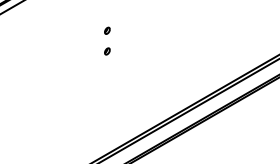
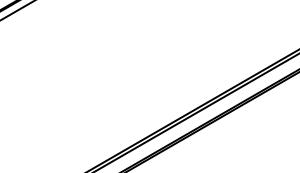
part: (107, 30) -> (134, 21), removed
part: (107, 50) -> (134, 41), removed

